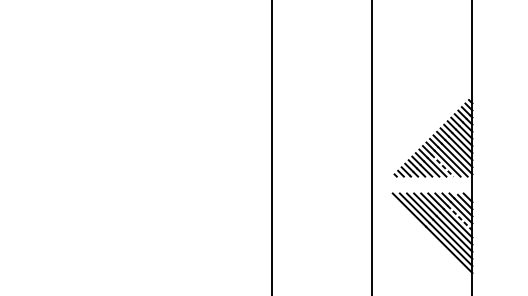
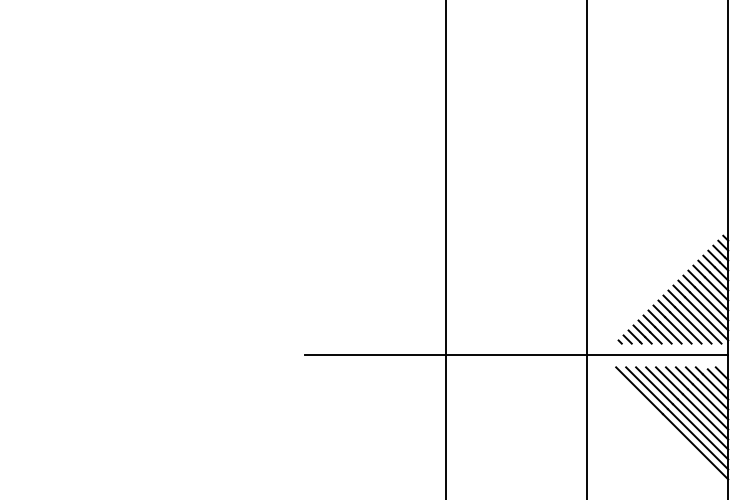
line: (442, 165) -> (686, 328), dashed -> solid
line: (322, 185) -> (516, 355), added
line: (459, 217) -> (710, 401), dashed -> solid

